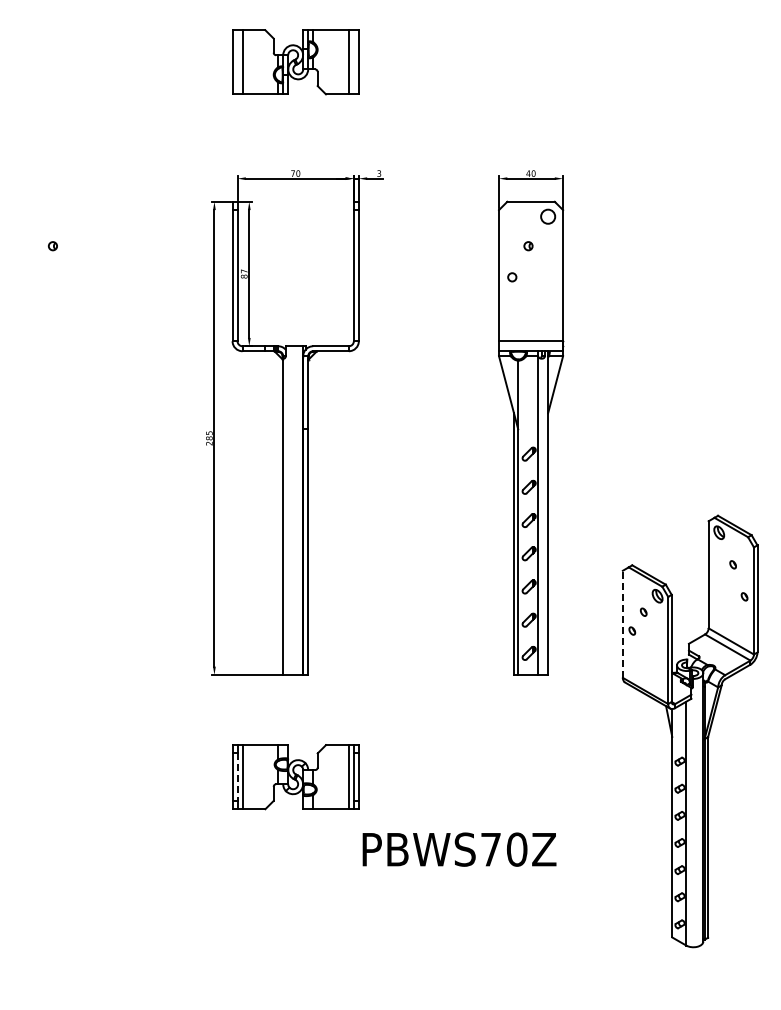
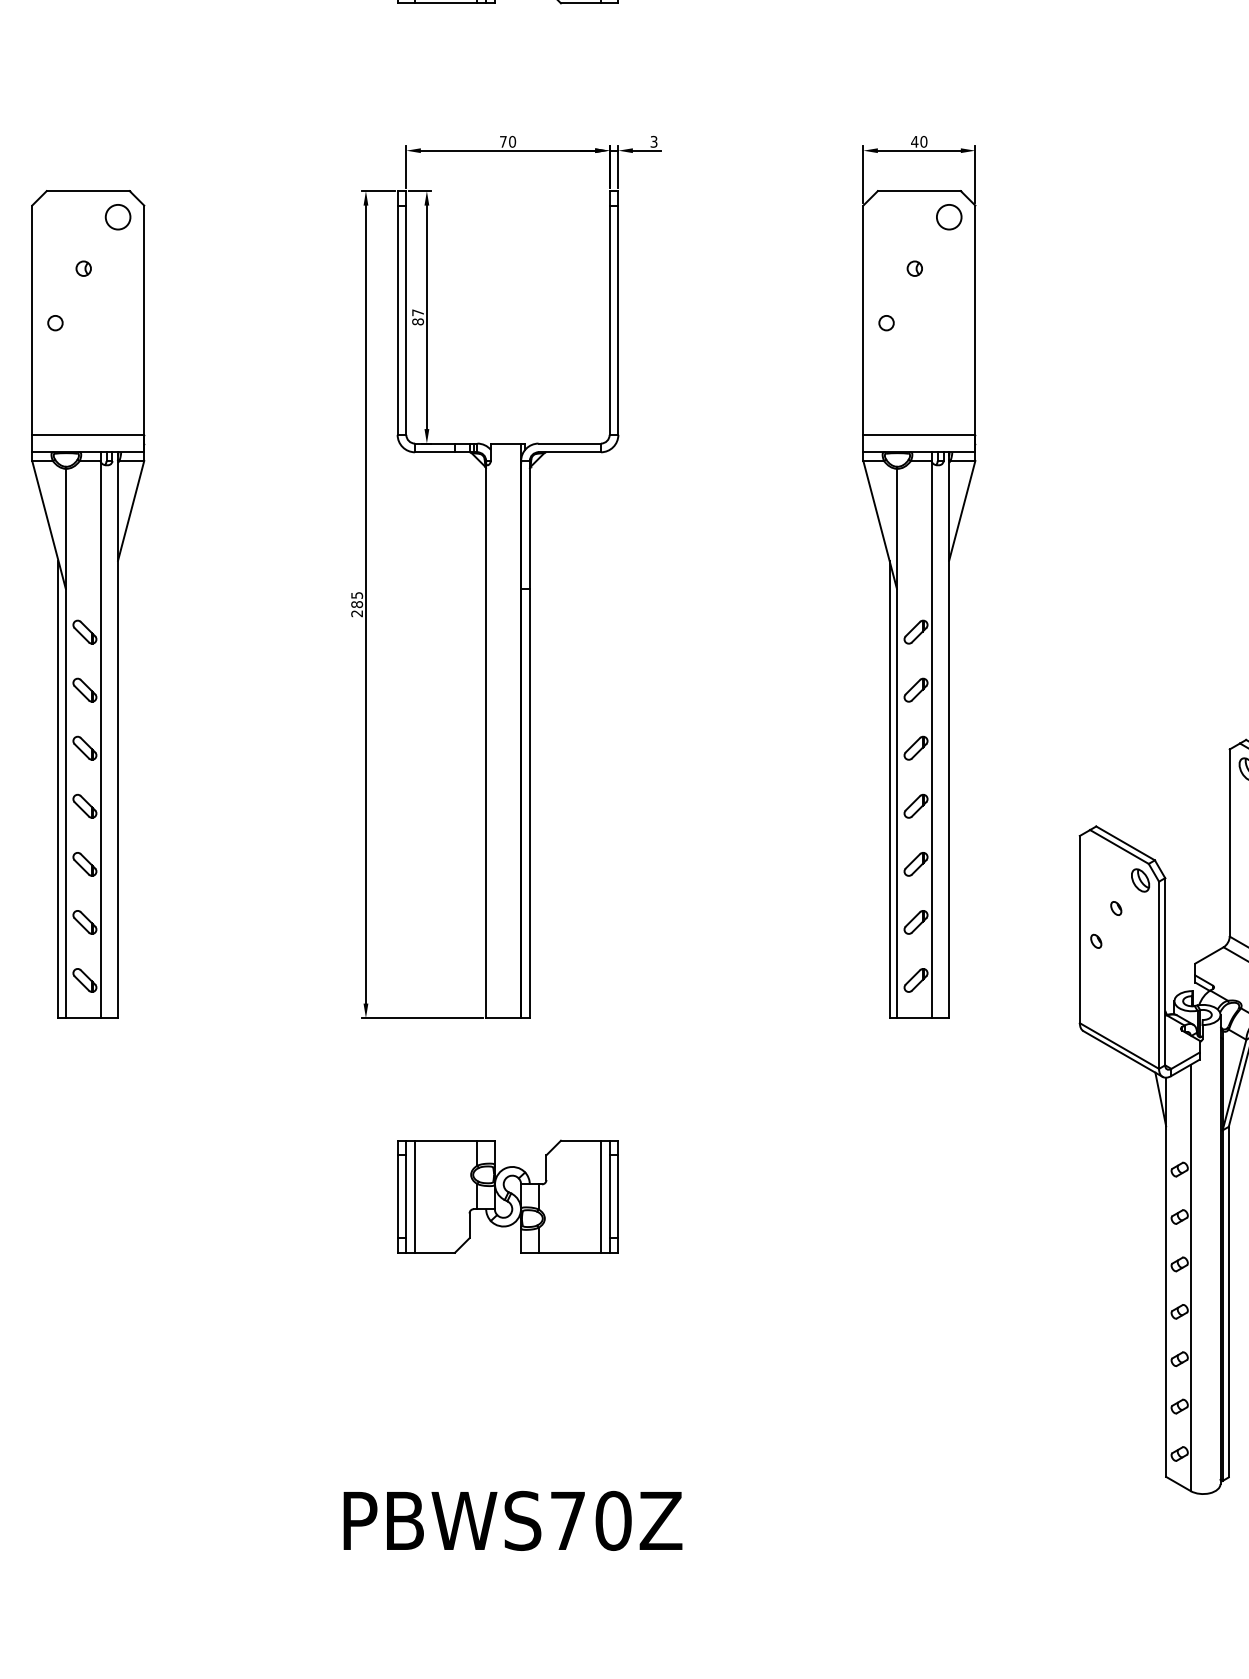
part: (55, 437) -> (88, 603), added
line: (622, 624) -> (1079, 929), dashed -> solid
line: (237, 777) -> (406, 1197), dashed -> solid
text: (459, 849) -> (512, 1520), moved

